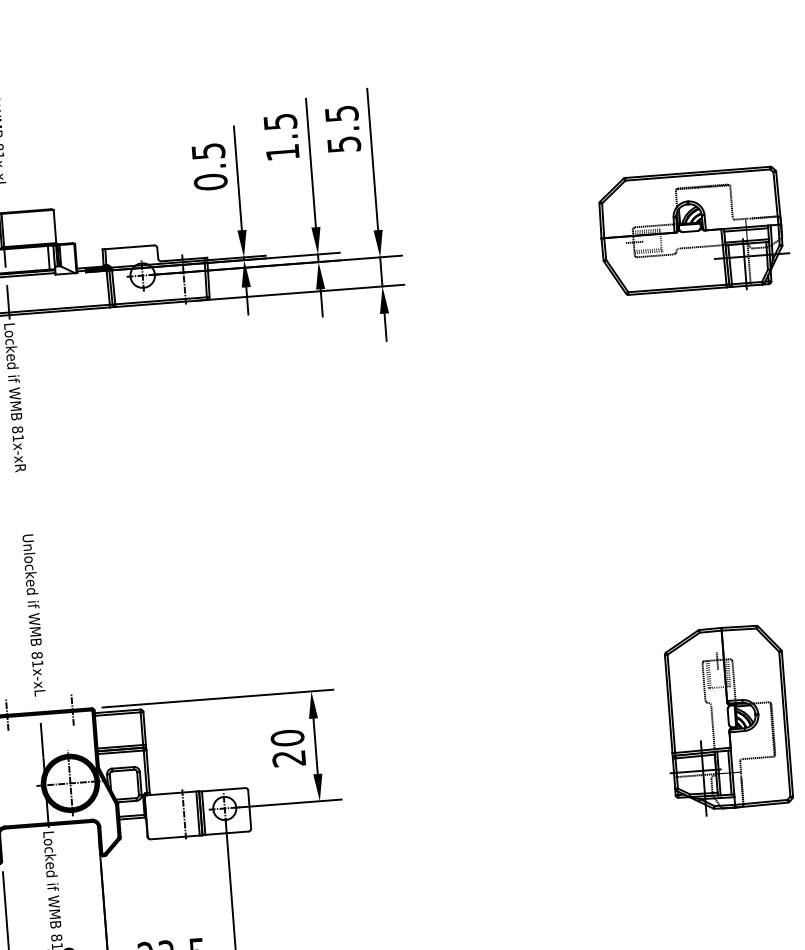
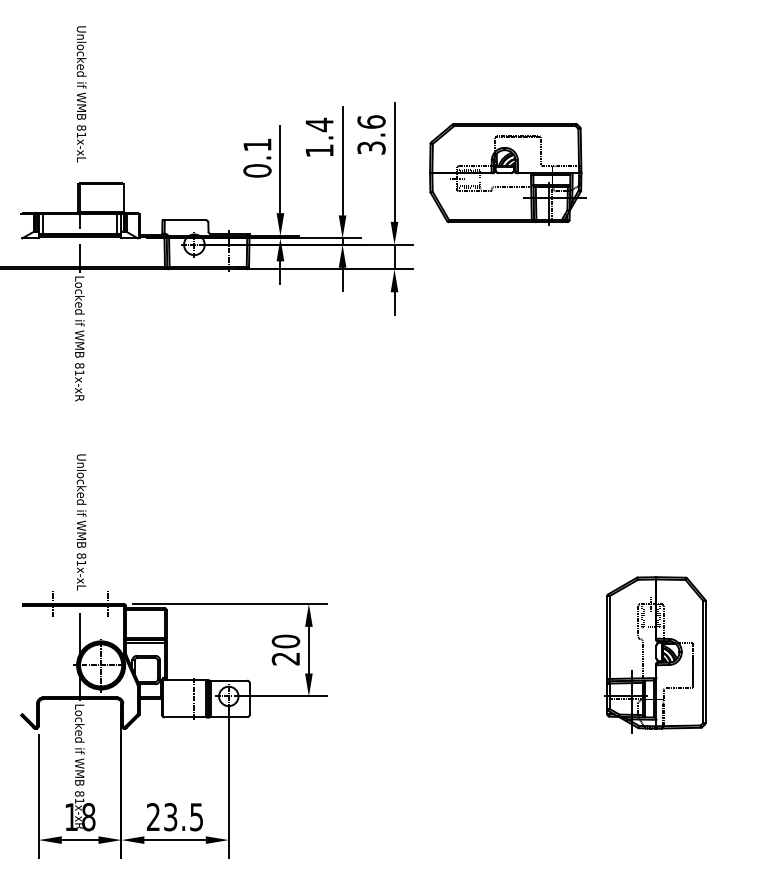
text: (280, 121) -> (319, 124), 1.5 -> 1.4
text: (342, 128) -> (371, 134), 5.5 -> 3.6
text: (208, 150) -> (257, 144), 0.5 -> 0.1
part: (693, 232) -> (507, 174), moved

